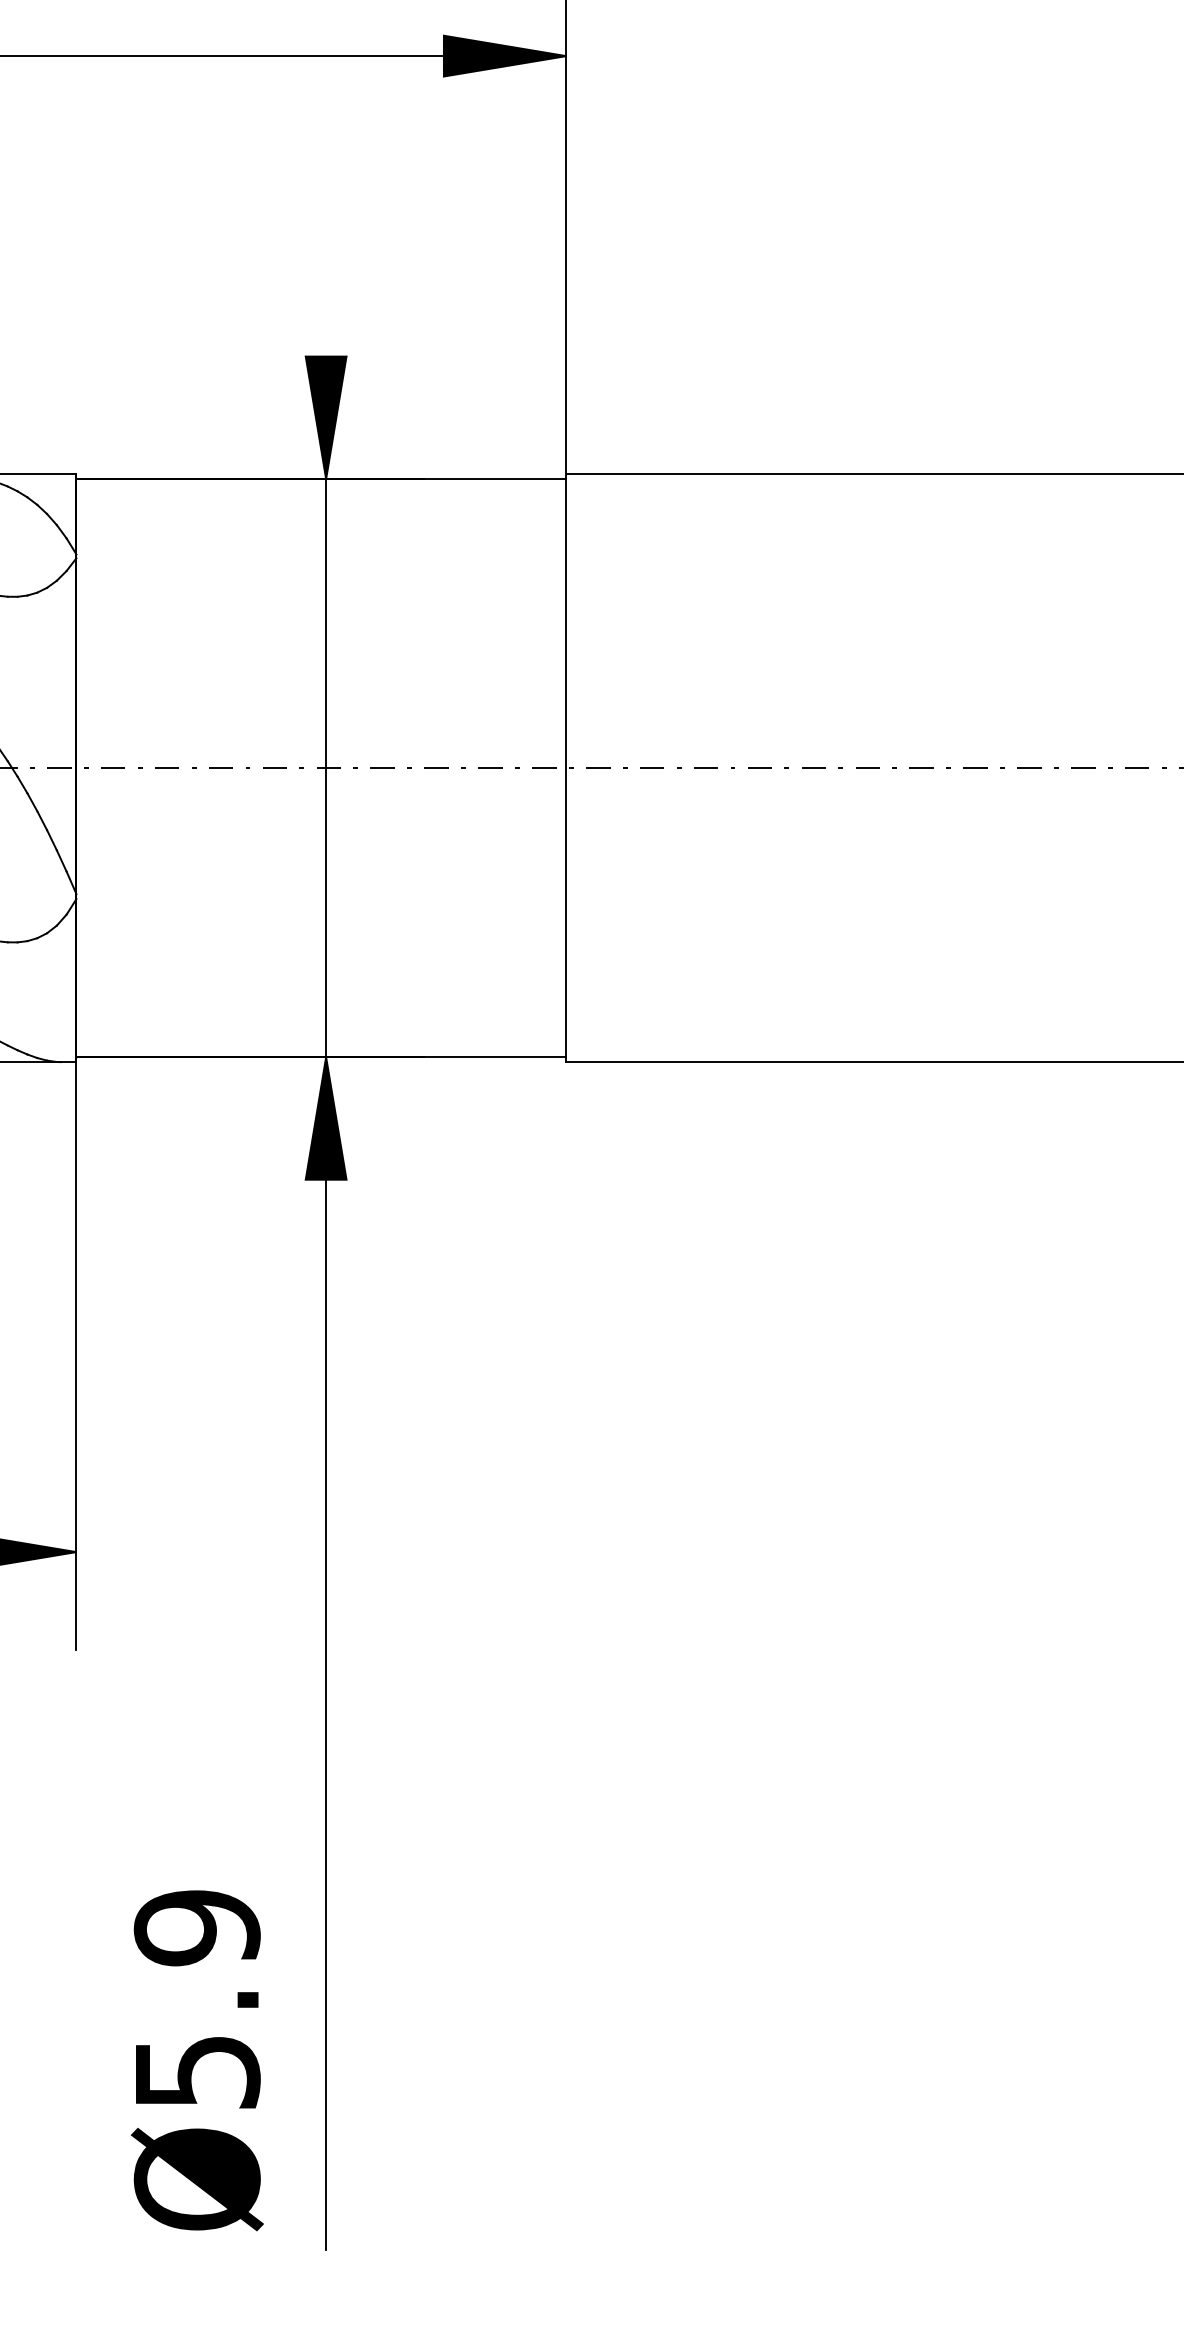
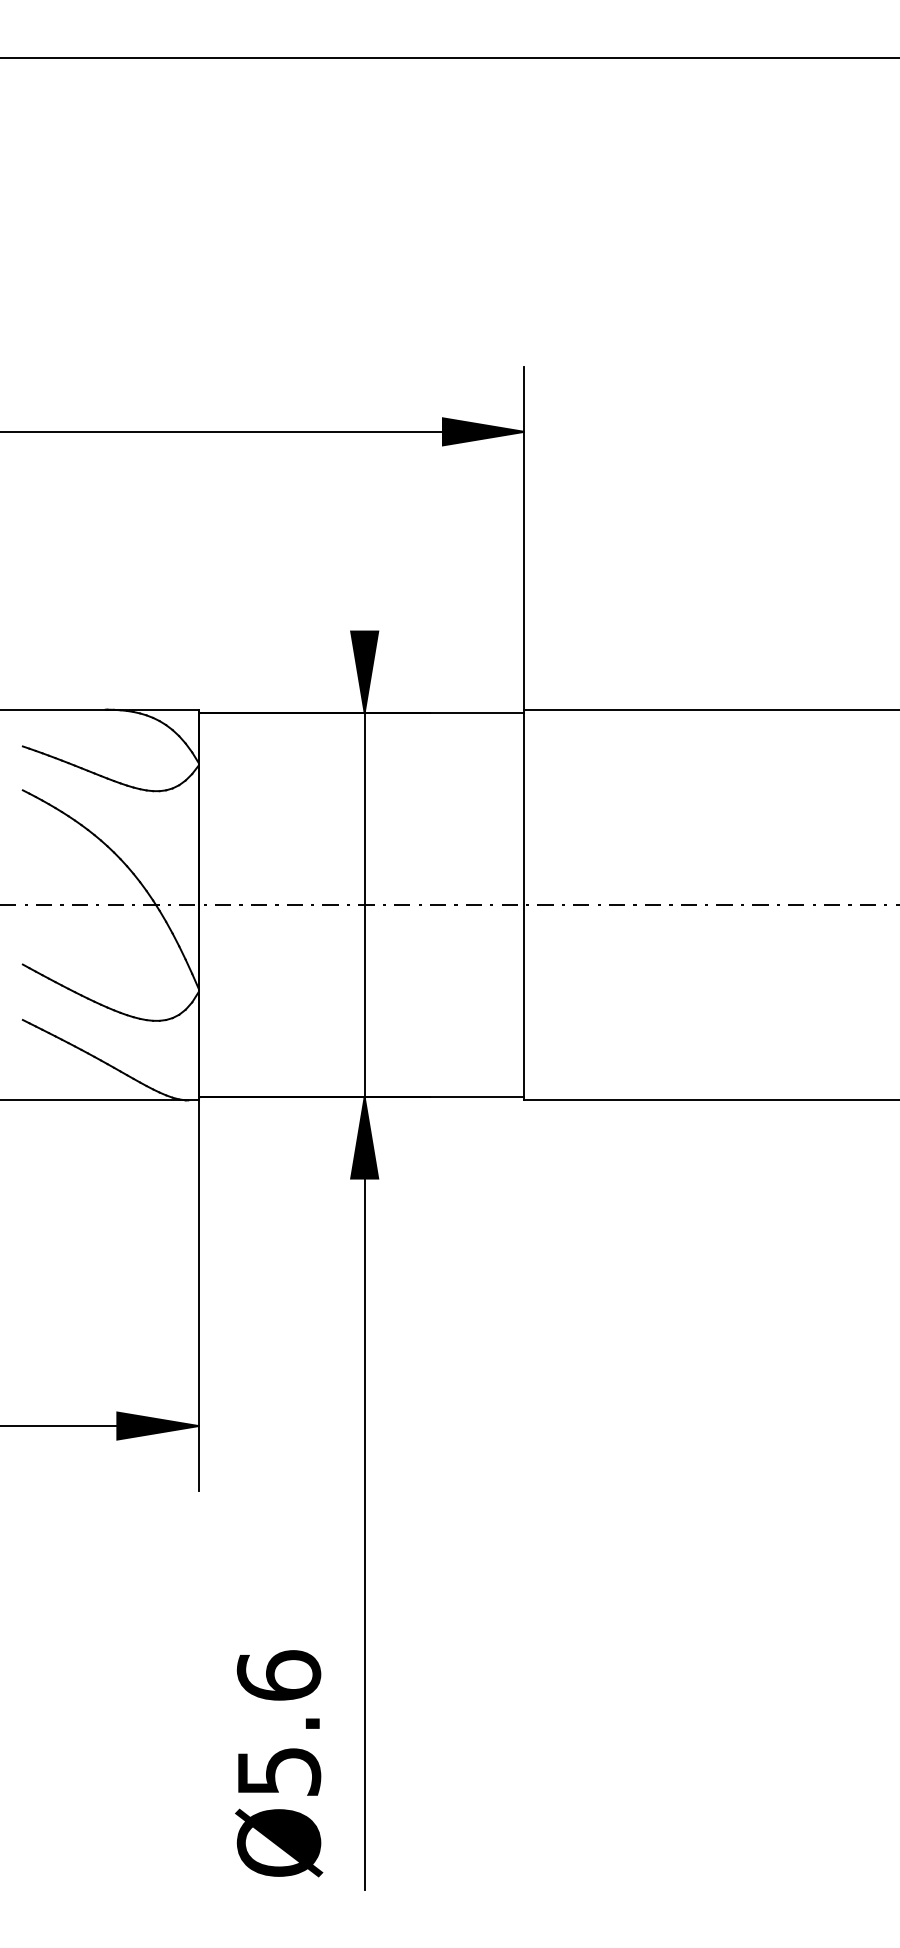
text: (196, 1927) -> (278, 1675), Ø5.9 -> Ø5.6

